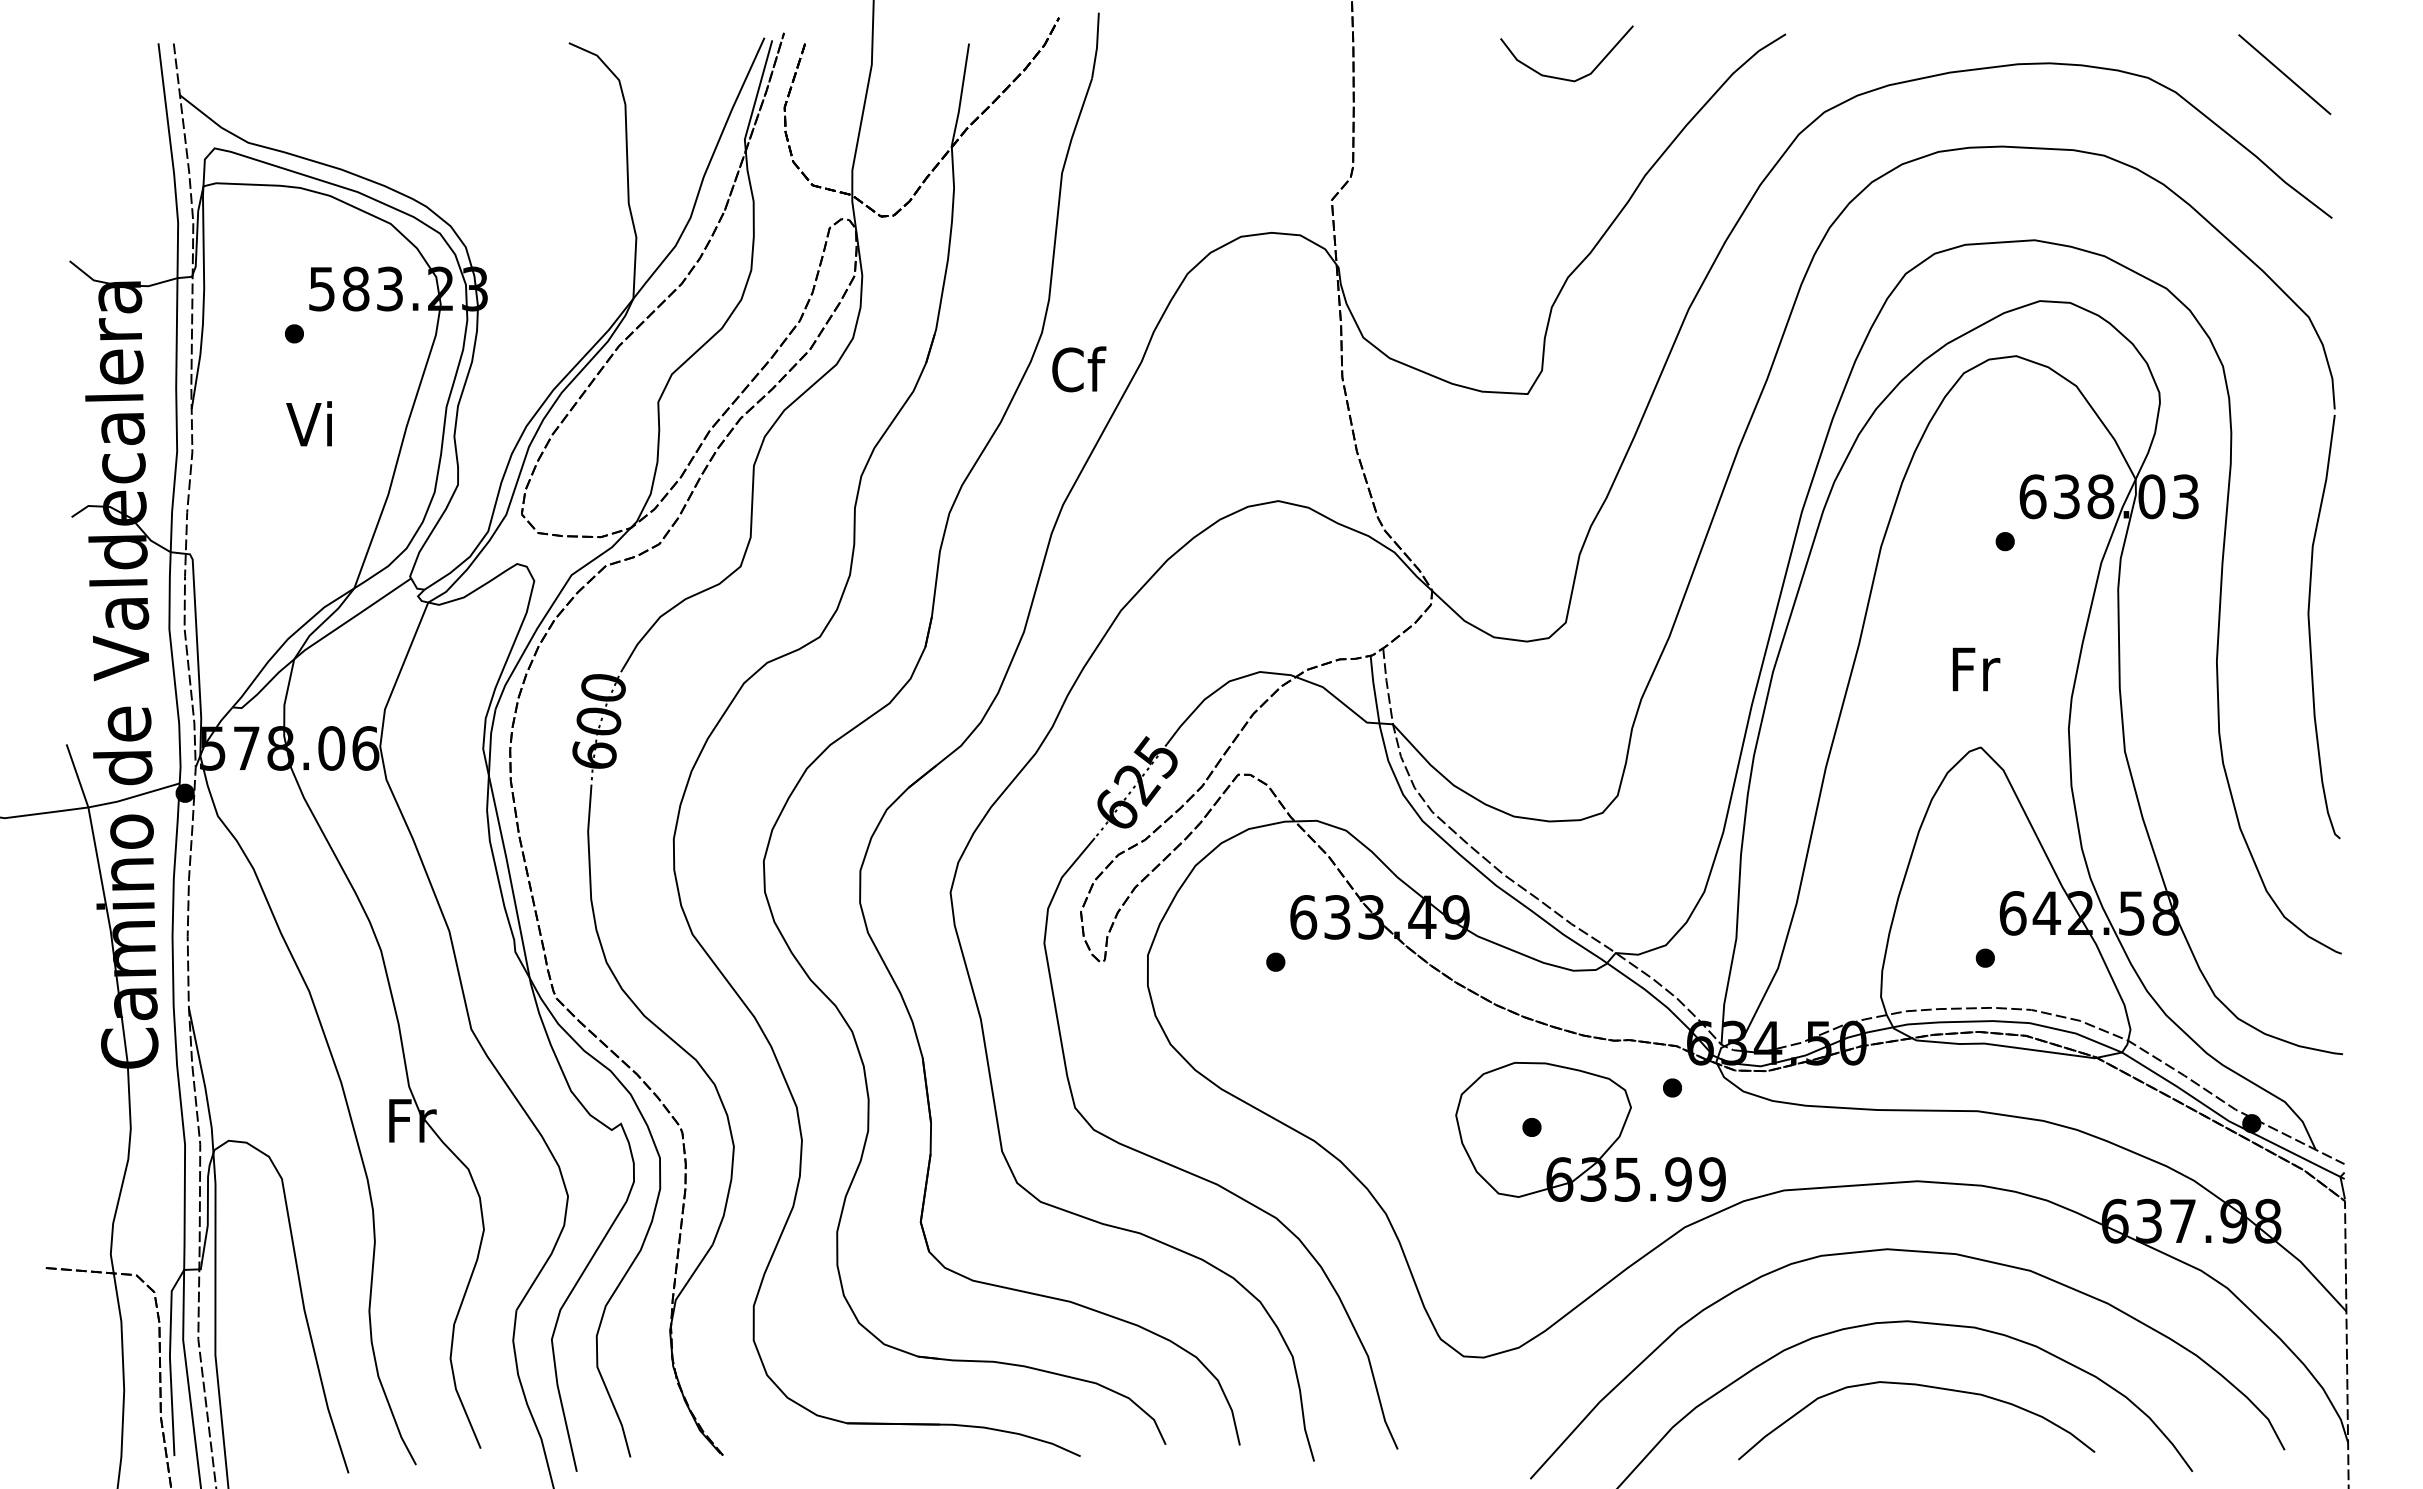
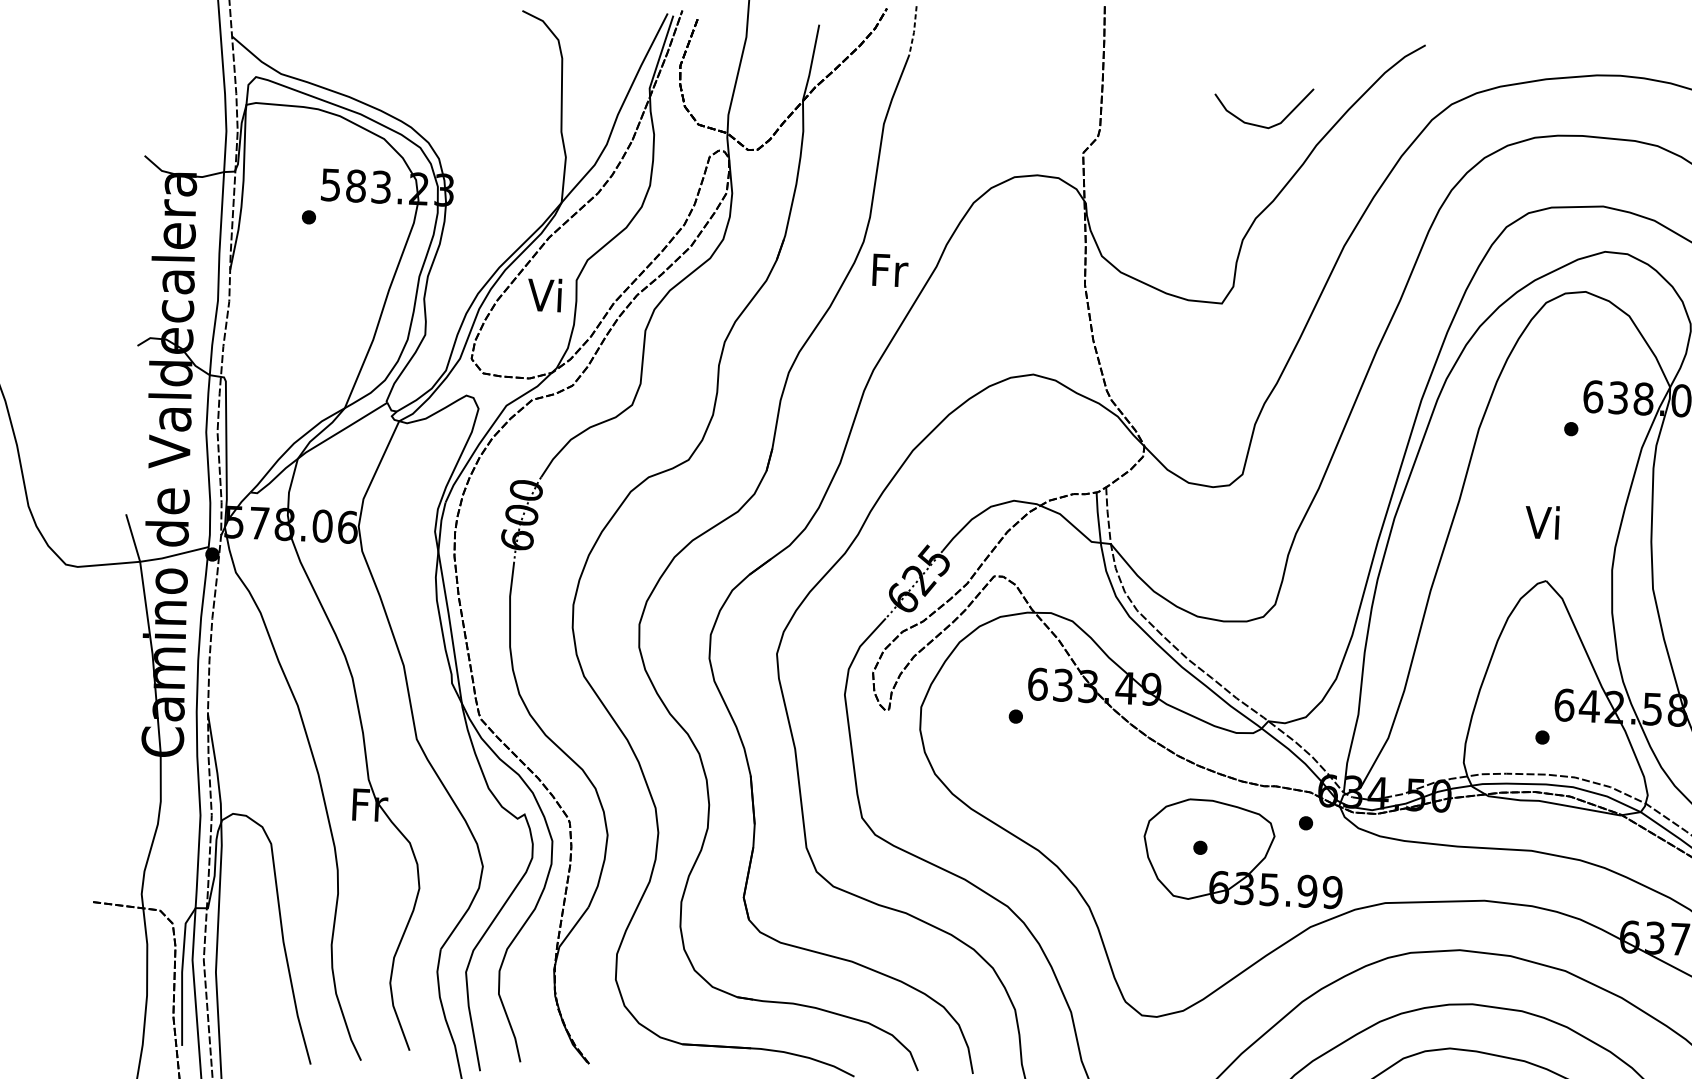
line: (1097, 46) -> (914, 31), solid -> dashed
curve: (1560, 77) -> (1258, 124), moved
text: (1079, 369) -> (890, 270), Cf -> Fr
text: (308, 423) -> (544, 294), moved
text: (1974, 668) -> (1544, 522), Fr -> Vi

